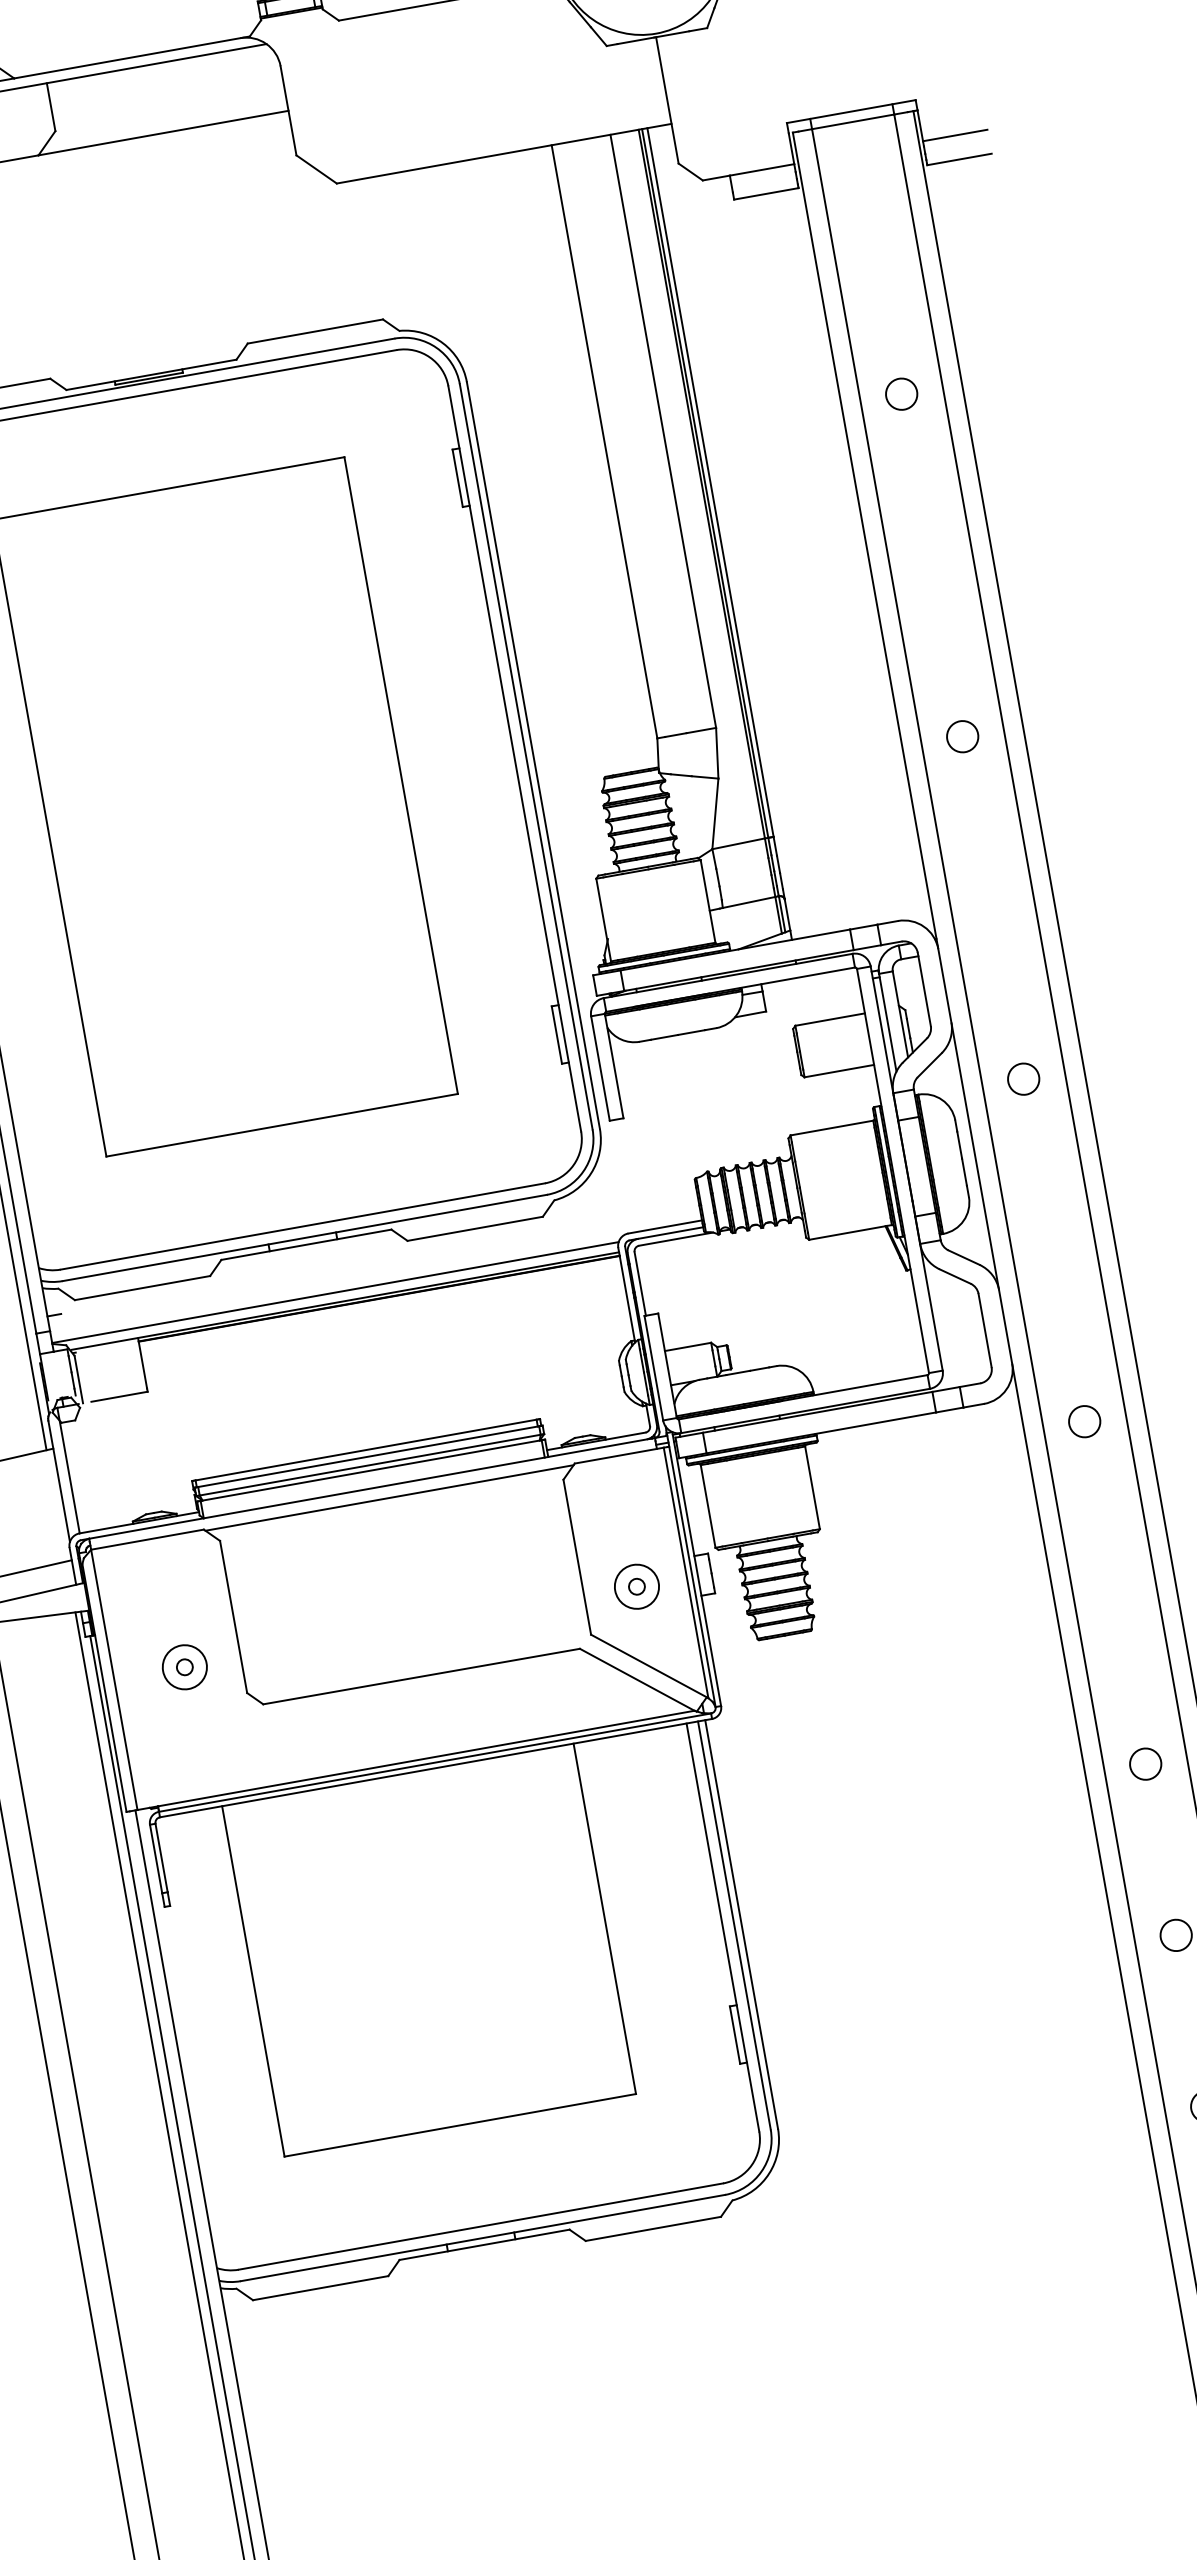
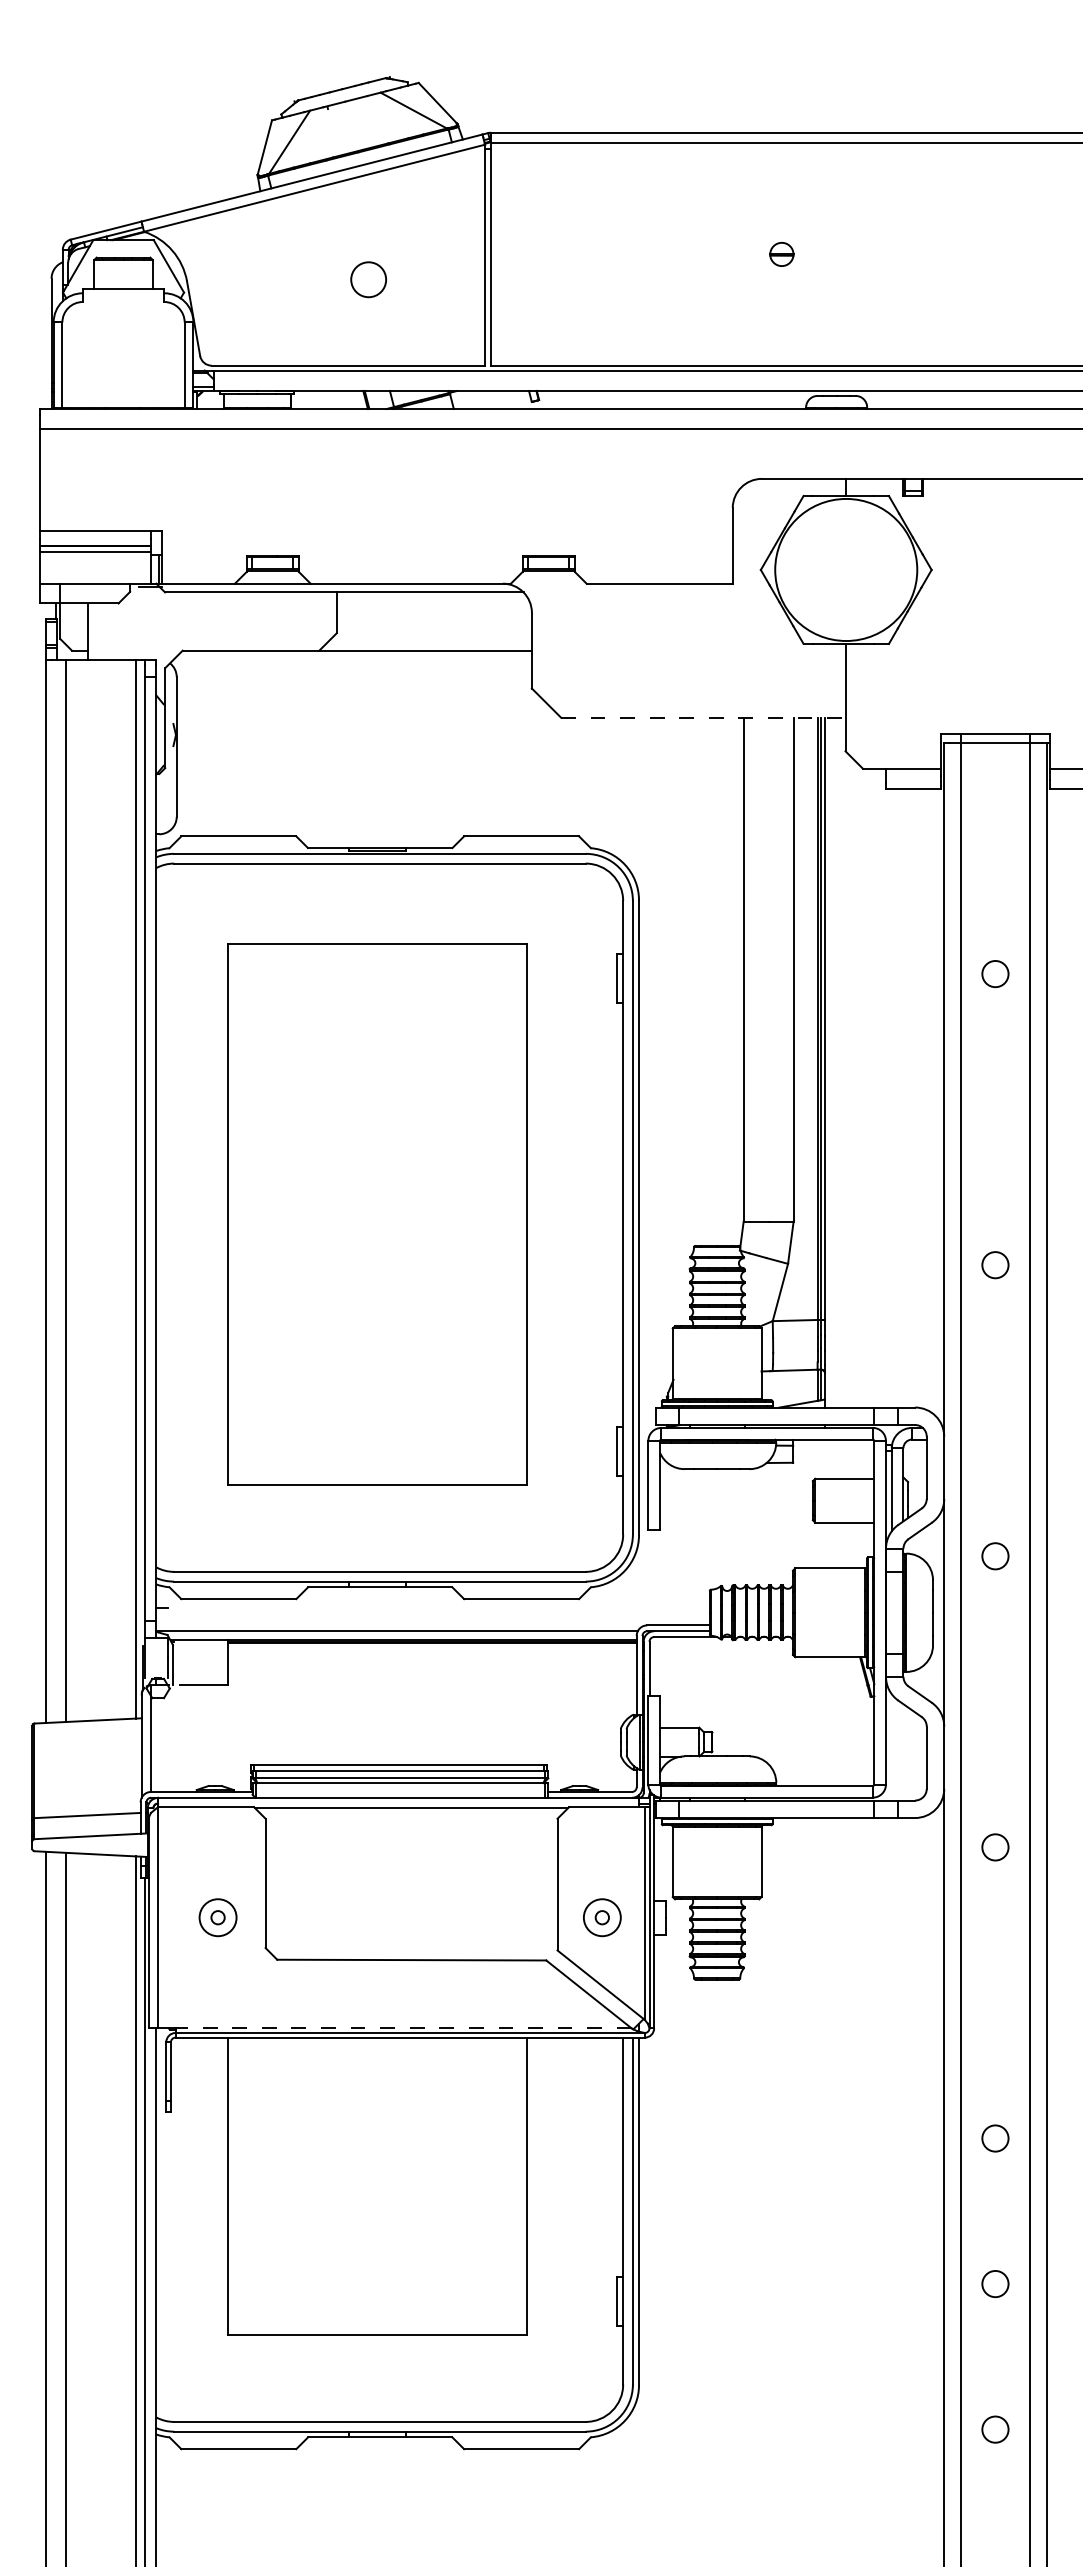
line: (504, 153) -> (703, 717), solid -> dashed
line: (426, 1758) -> (403, 2028), solid -> dashed

